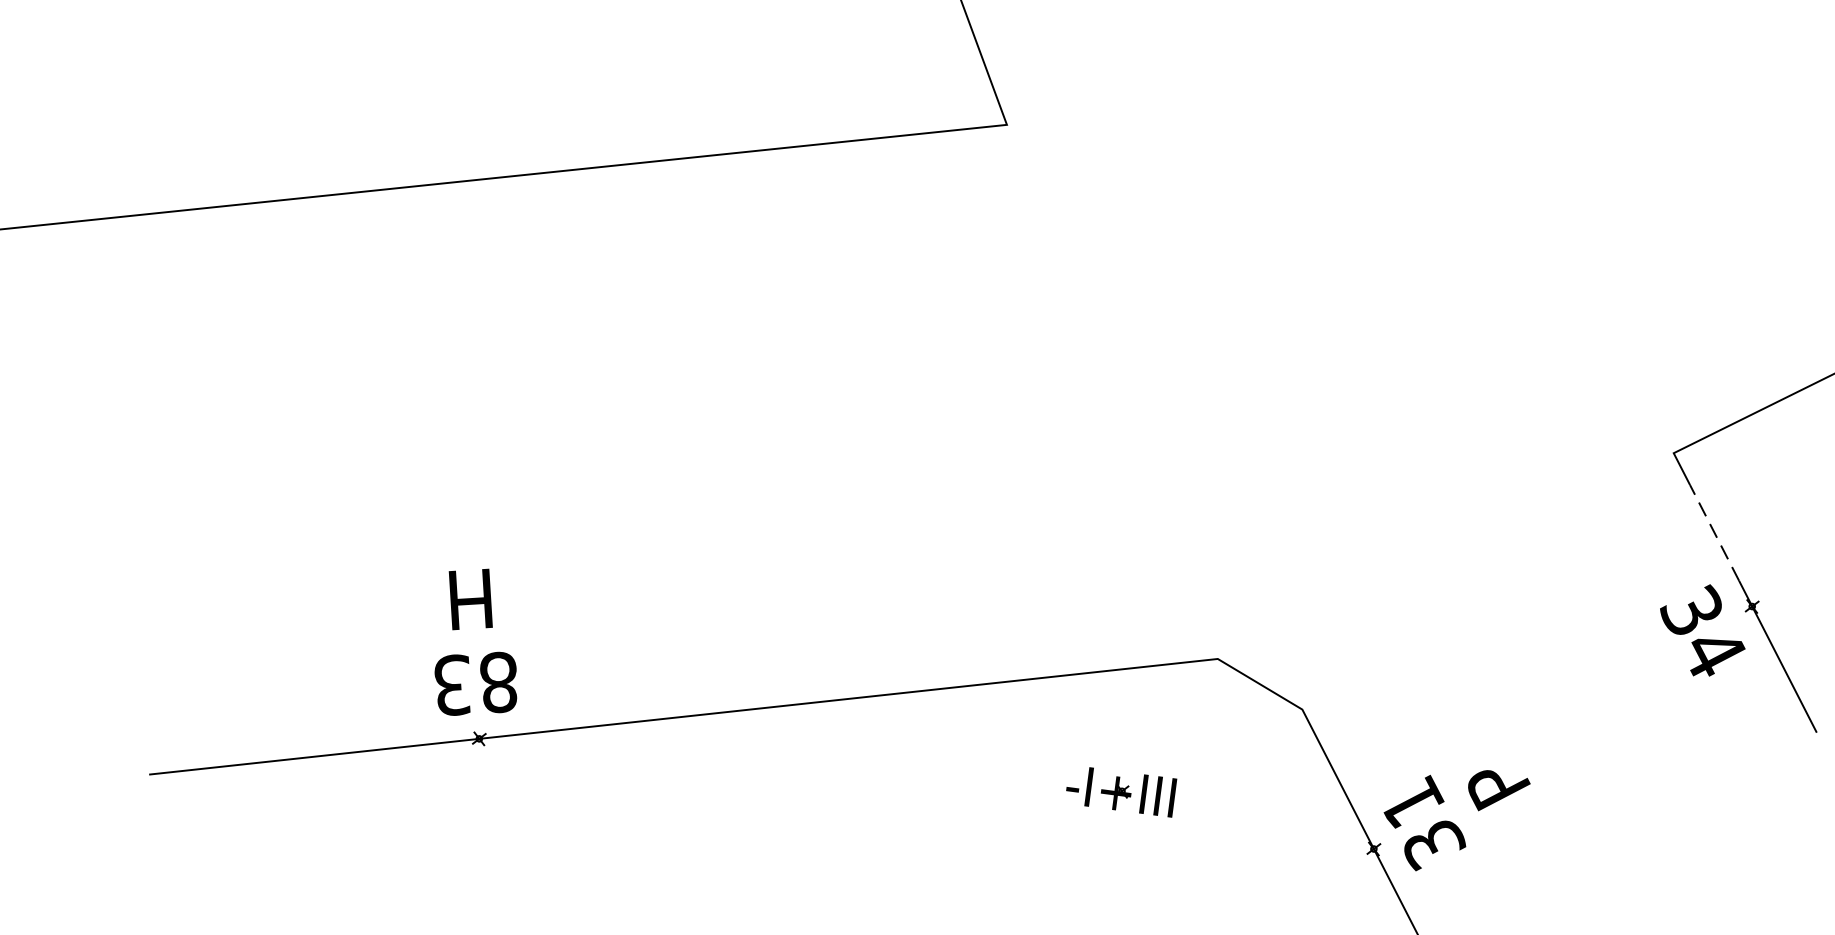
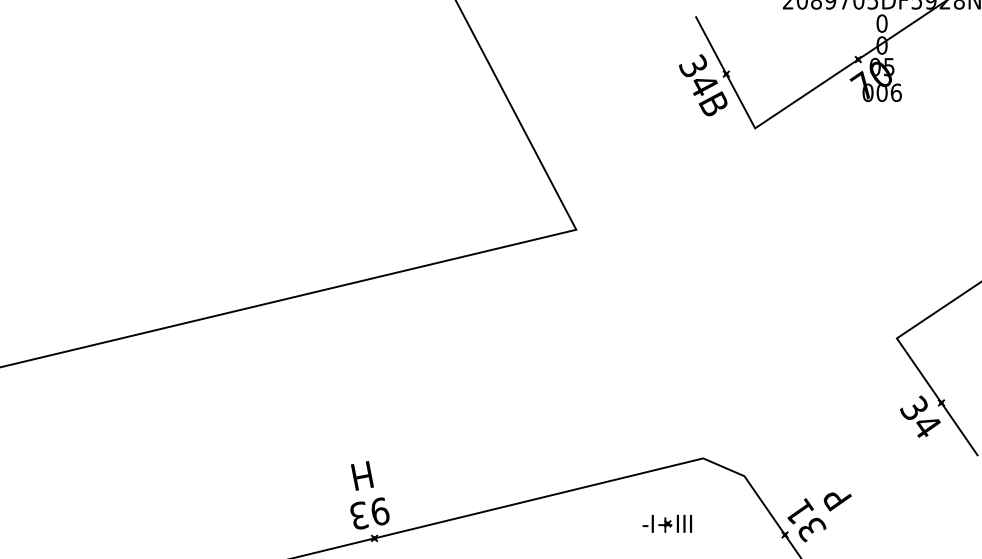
line: (1713, 531) -> (919, 371), dashed -> solid
text: (497, 681) -> (379, 511), 83 -> 93

